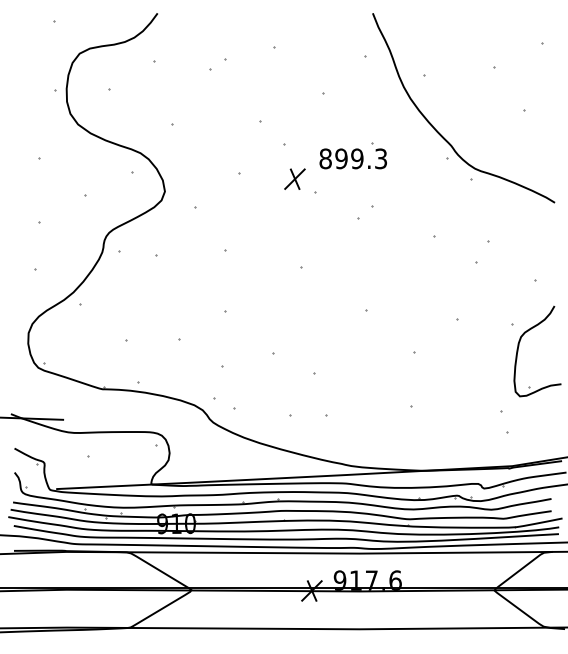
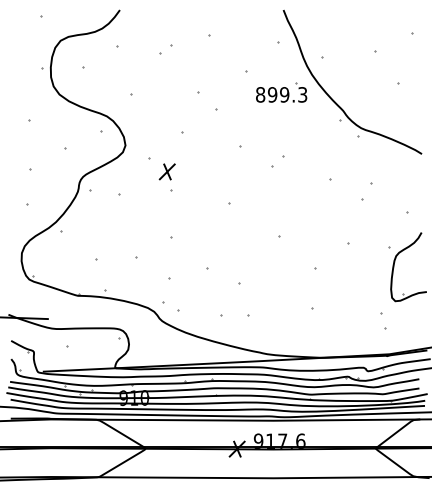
part: (352, 155) -> (280, 92), moved
part: (294, 178) -> (166, 171), moved

